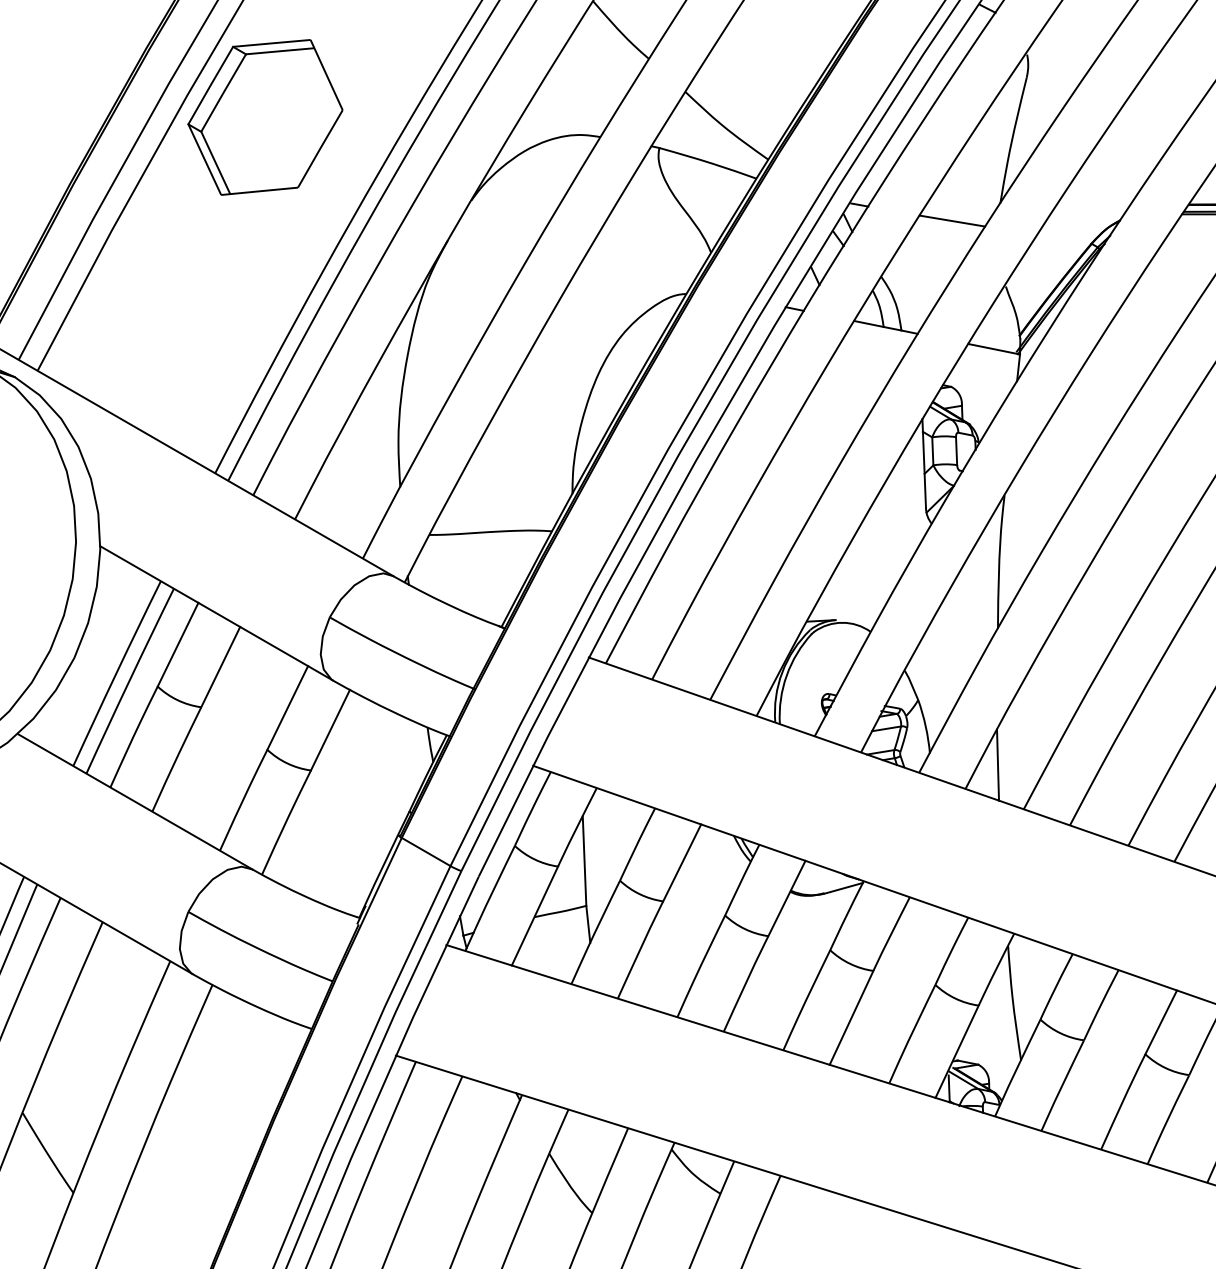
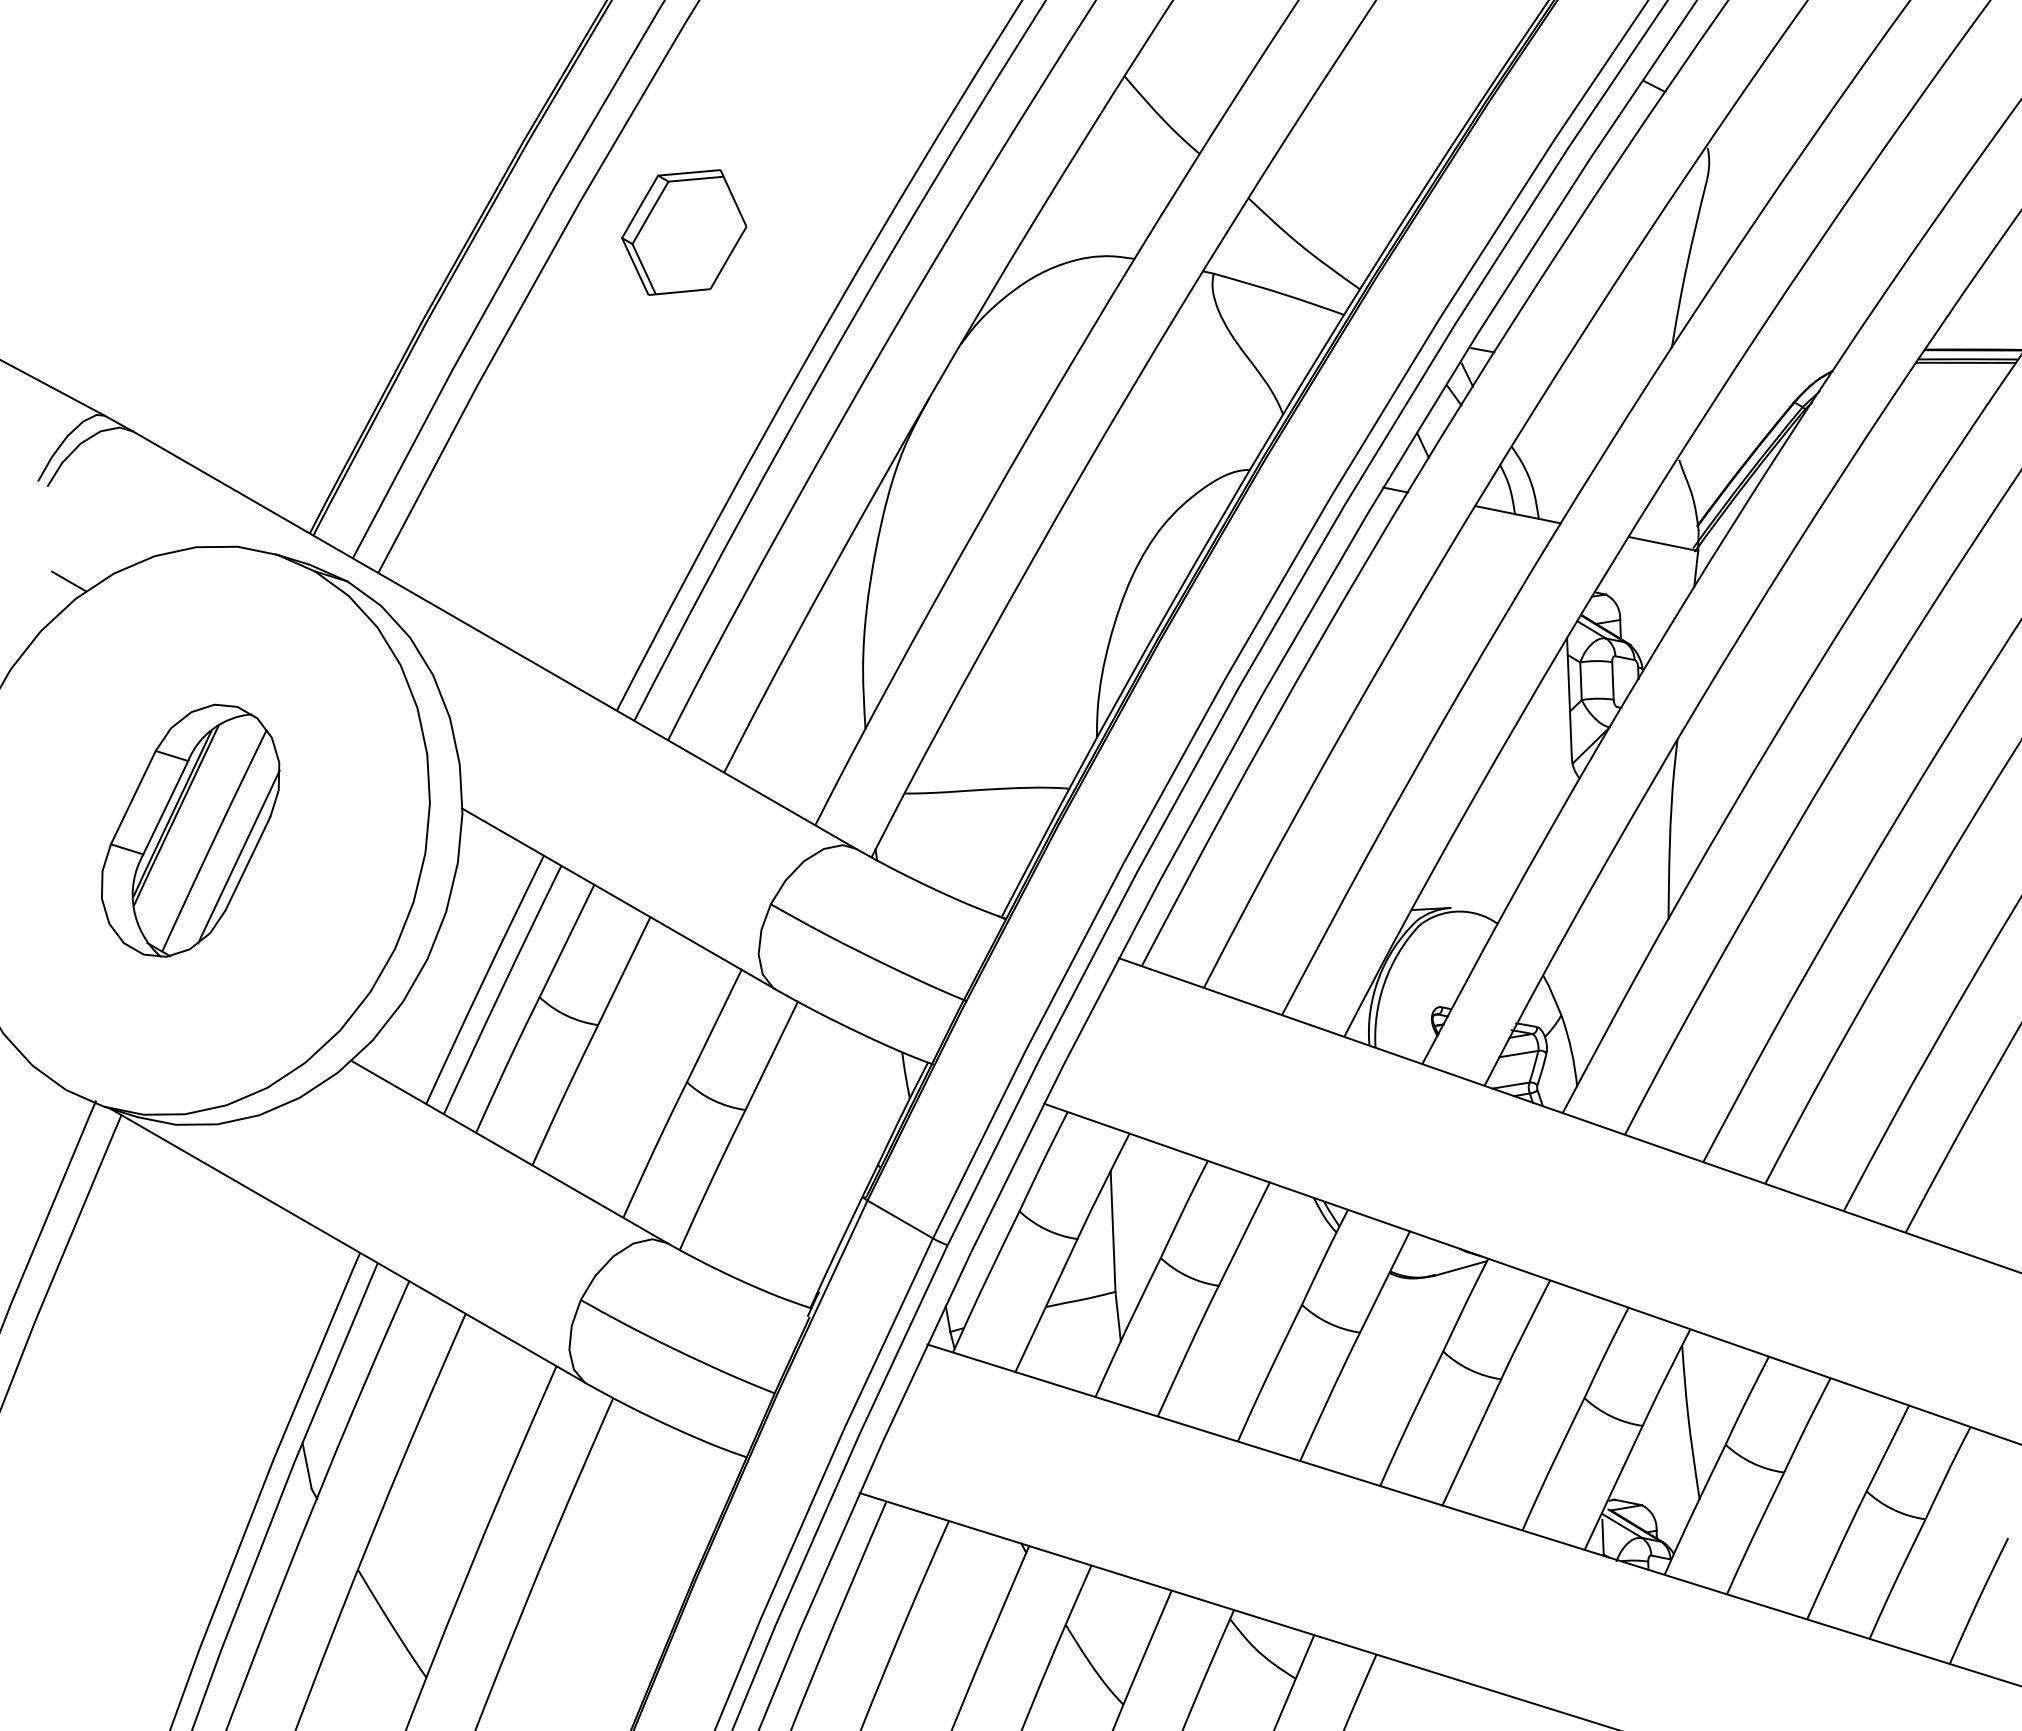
part: (264, 117) -> (683, 232), size x0.6
line: (952, 220) -> (1607, 371), removed
line: (997, 764) -> (1668, 1102), removed

